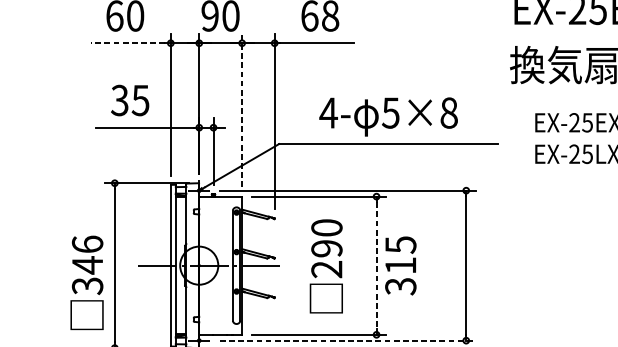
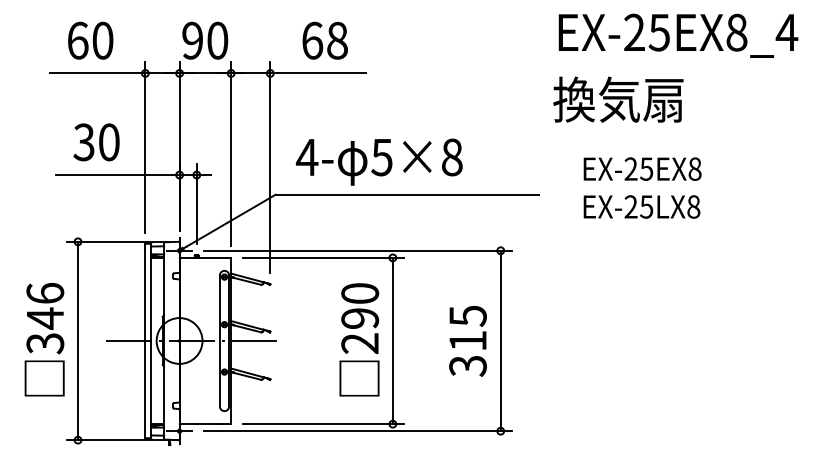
line: (127, 43) -> (93, 73), dashed -> solid
text: (140, 100) -> (108, 142), 35 -> 30
line: (242, 109) -> (231, 153), dashed -> solid
text: (388, 116) -> (379, 161), moved
text: (326, 266) -> (359, 339), moved
line: (376, 266) -> (392, 341), dashed -> solid
text: (400, 266) -> (467, 341), moved
text: (86, 282) -> (44, 339), moved
line: (347, 340) -> (358, 431), dashed -> solid

